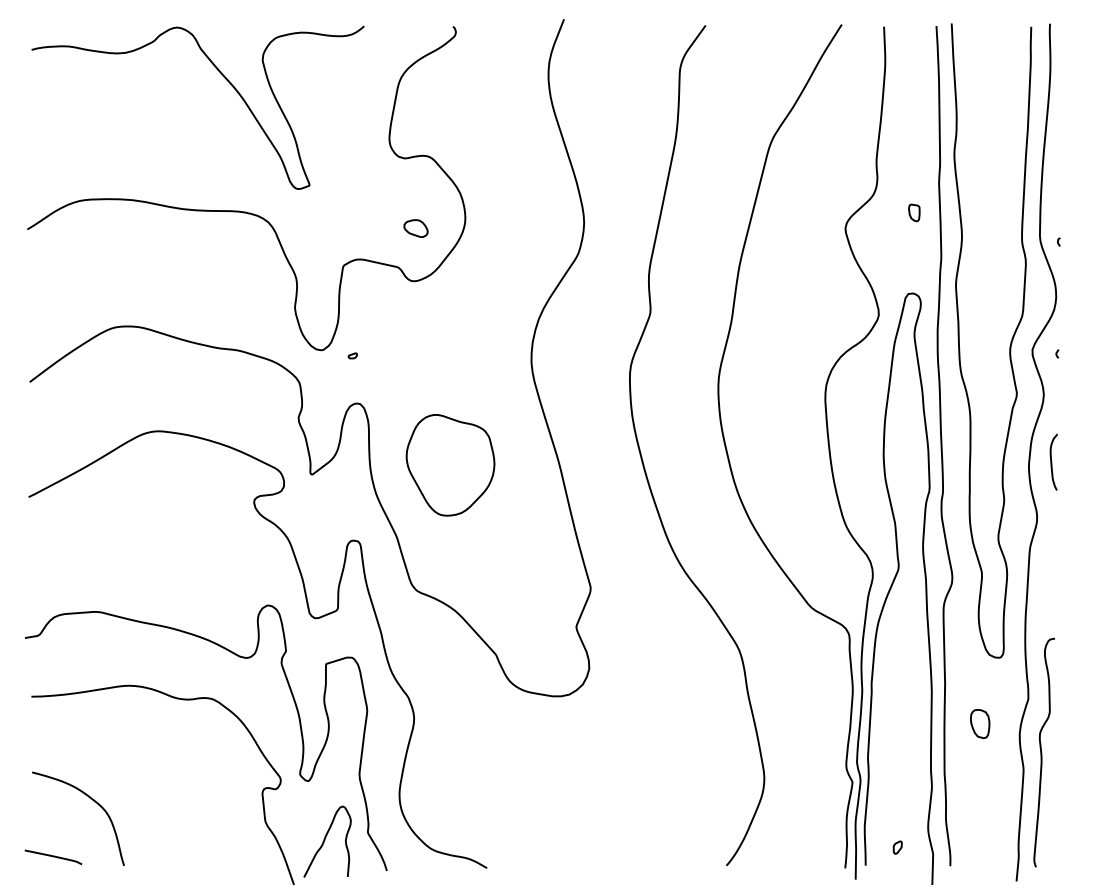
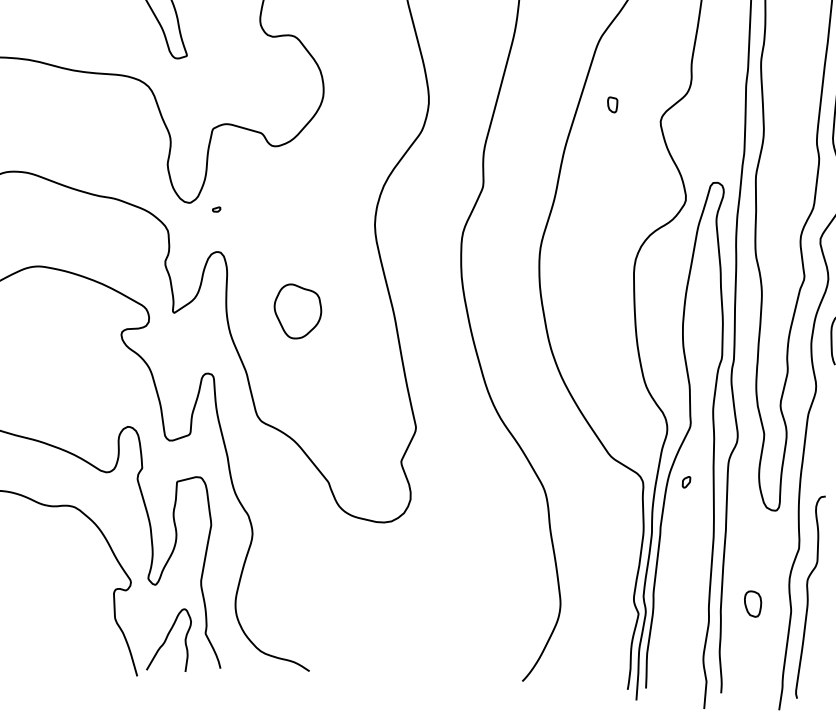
part: (914, 212) -> (612, 104), moved
part: (415, 228) -> (278, 99), removed
part: (450, 465) -> (297, 311), size x0.6
part: (980, 724) -> (753, 604), moved
part: (897, 847) -> (686, 482), moved

